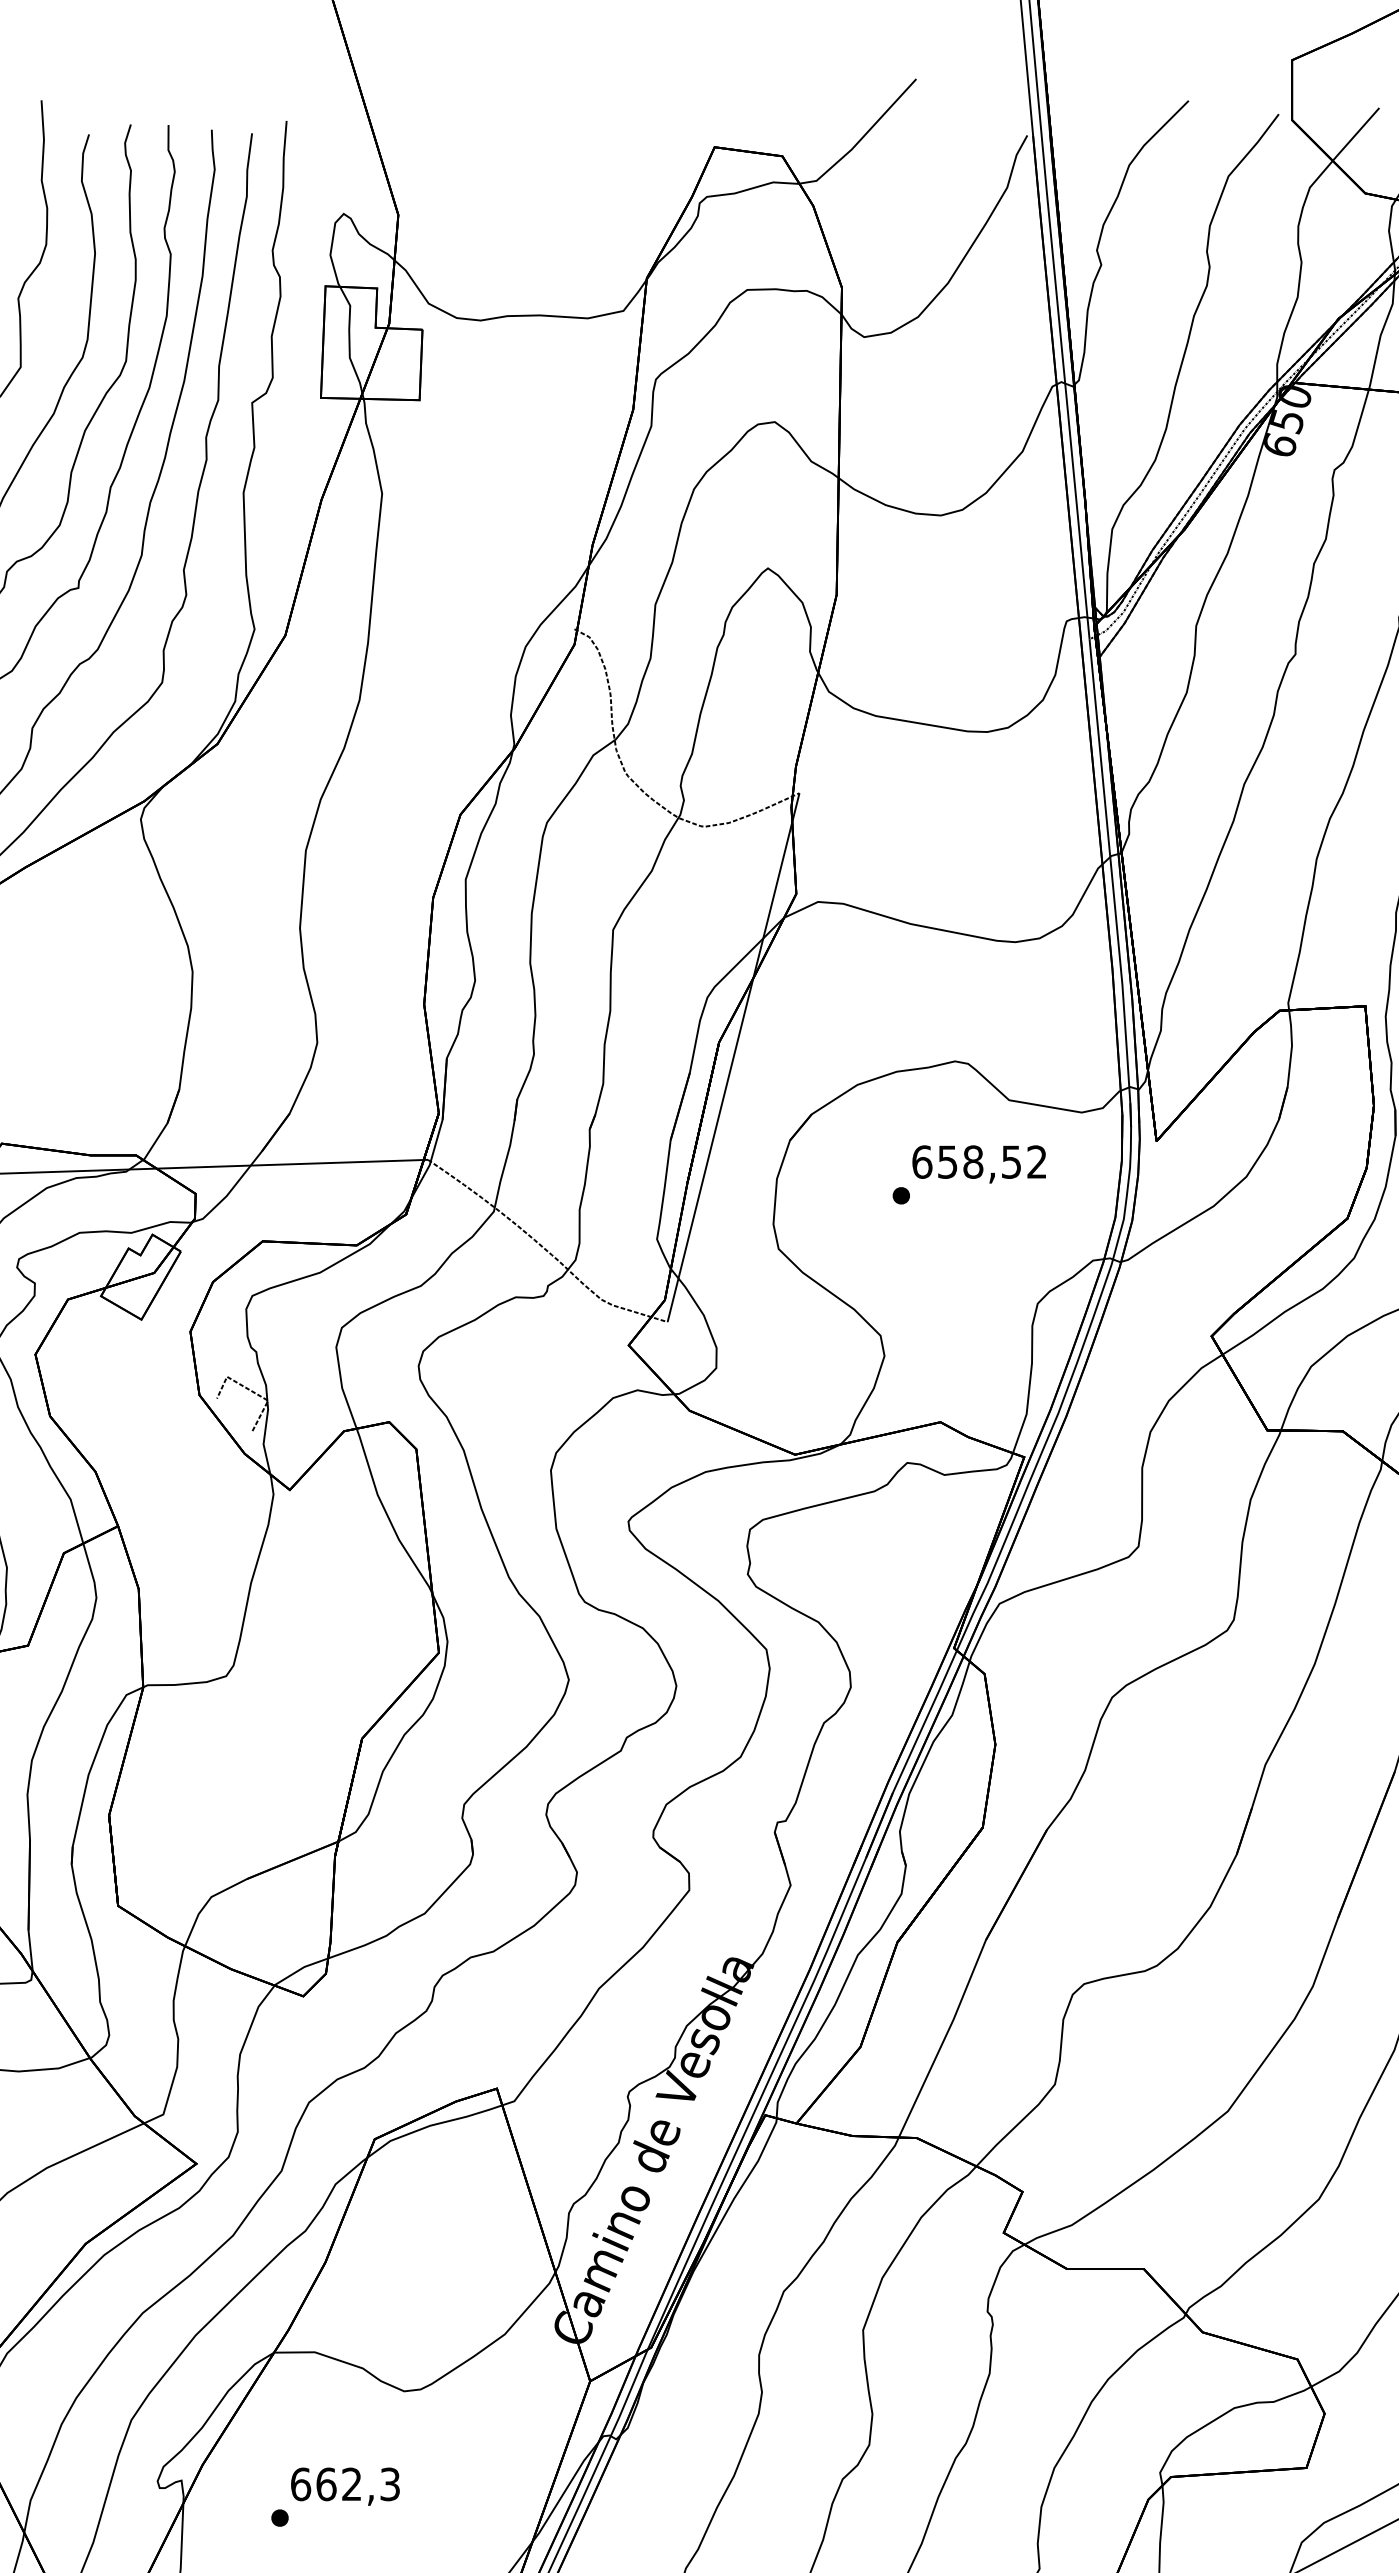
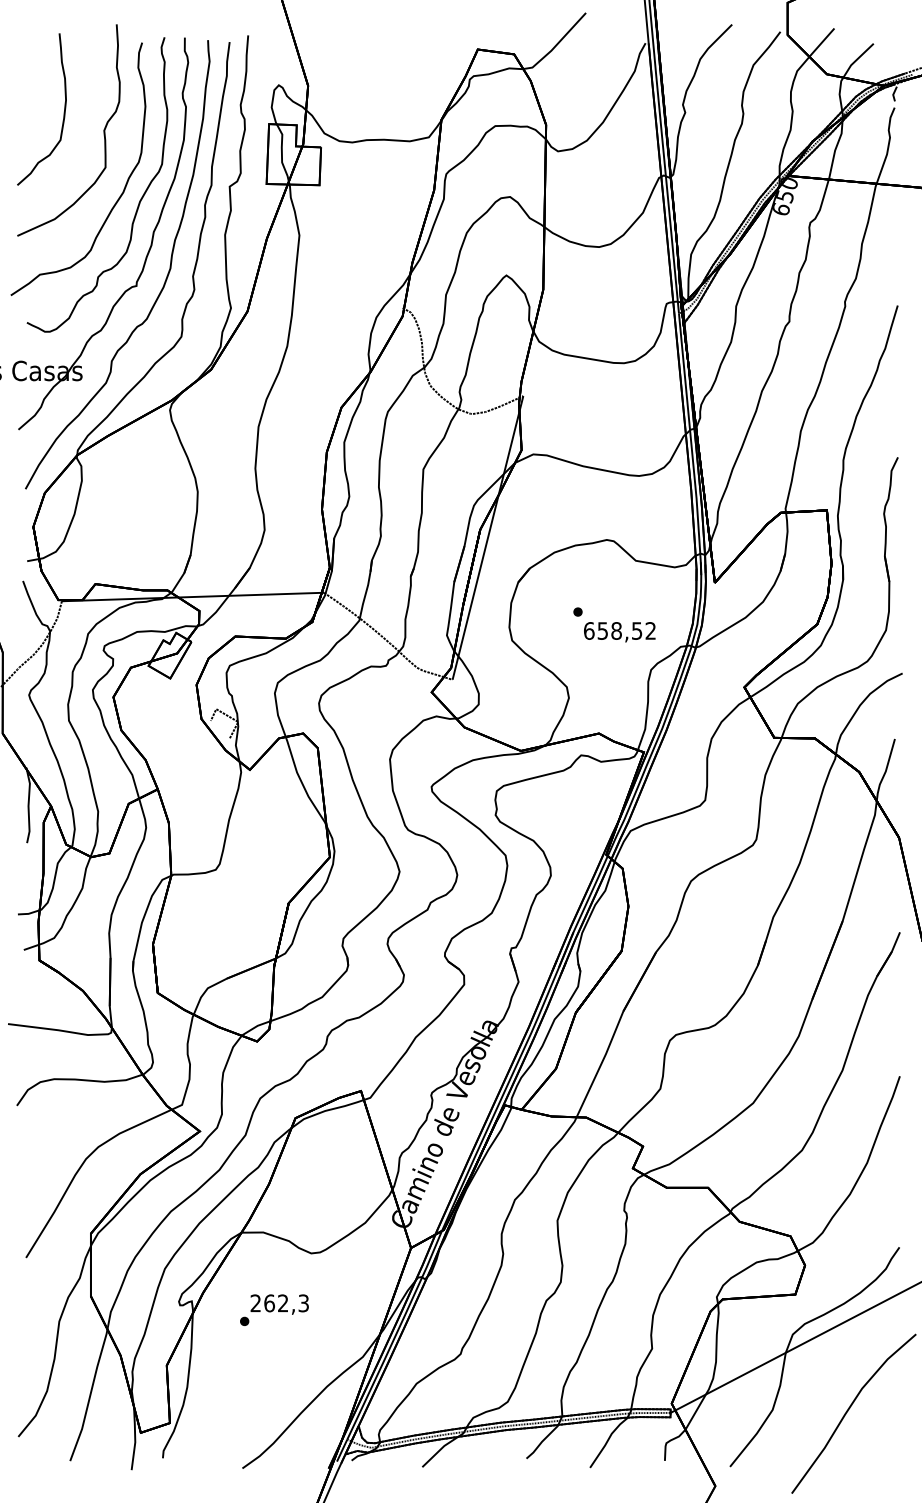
text: (978, 1164) -> (619, 632), moved
text: (300, 2484) -> (255, 1303), 662,3 -> 262,3

